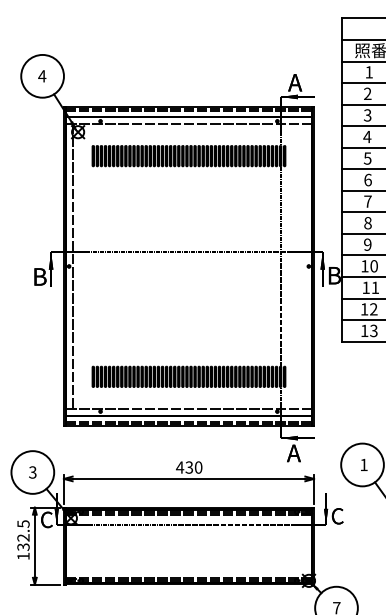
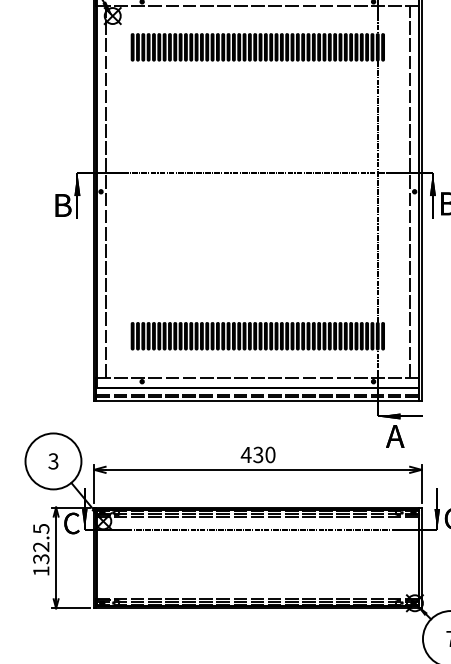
line: (305, 266) -> (410, 191), added

